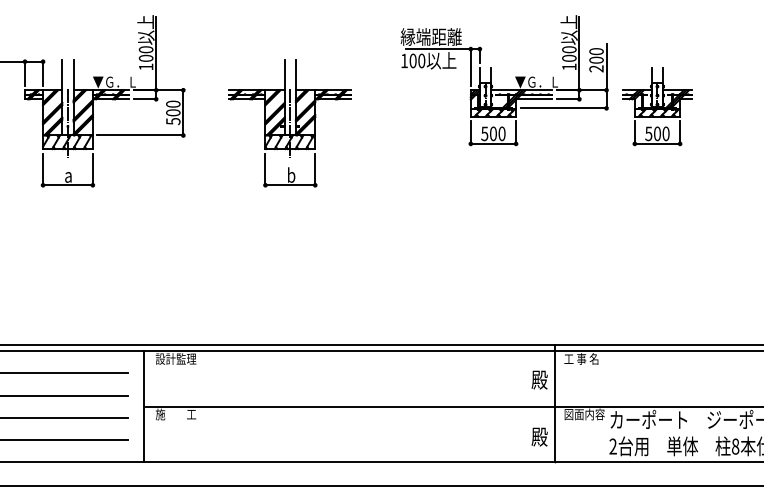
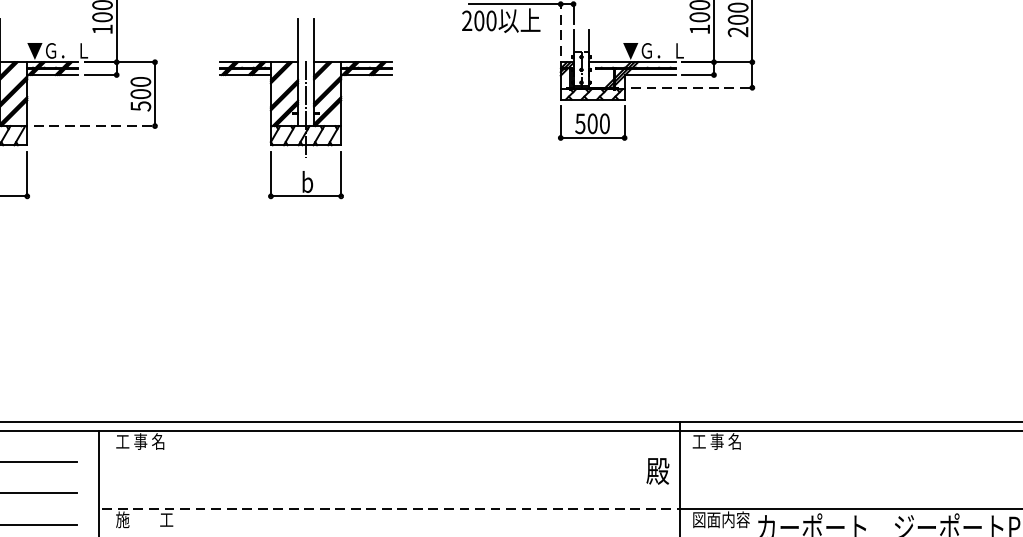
text: (404, 60) -> (467, 20), 100 -> 200
line: (470, 66) -> (560, 28), solid -> dashed
part: (657, 106) -> (824, 85), removed
line: (564, 108) -> (692, 87), solid -> dashed
line: (140, 135) -> (94, 126), solid -> dashed
text: (175, 358) -> (143, 440), 設計監理 -> 工 事 名
line: (350, 406) -> (390, 508), solid -> dashed

